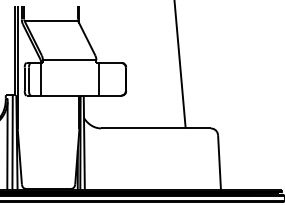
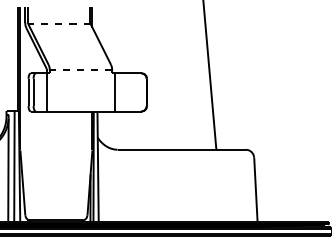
line: (51, 21) -> (59, 24), solid -> dashed
line: (69, 60) -> (80, 70), solid -> dashed

